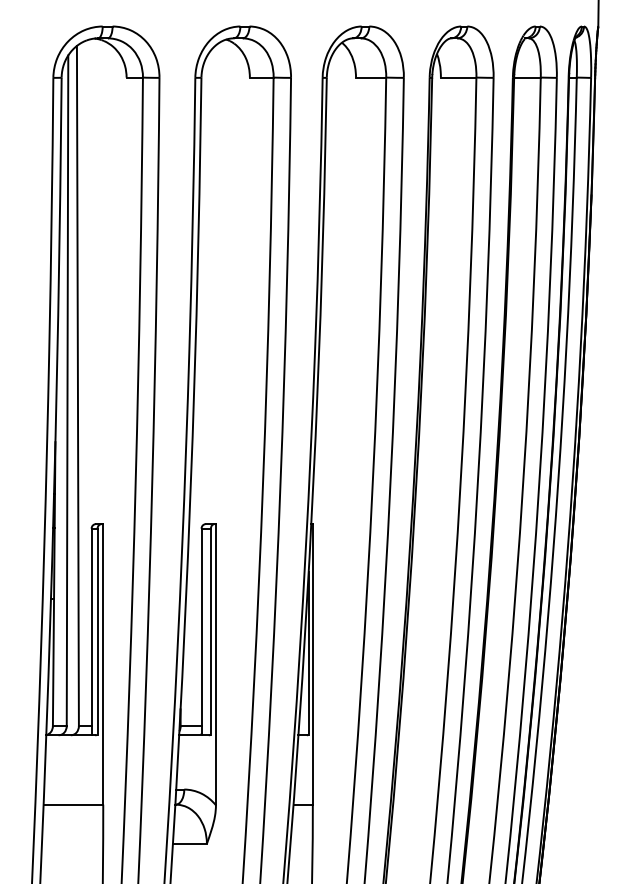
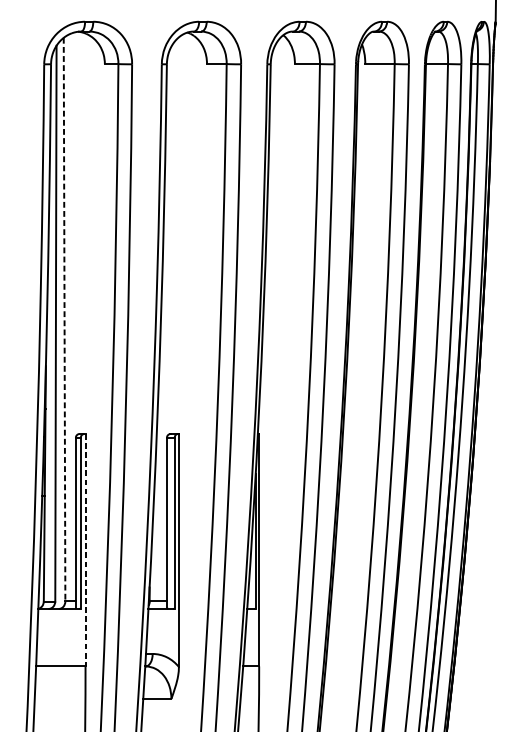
line: (77, 386) -> (64, 320), solid -> dashed
line: (103, 664) -> (85, 550), solid -> dashed

